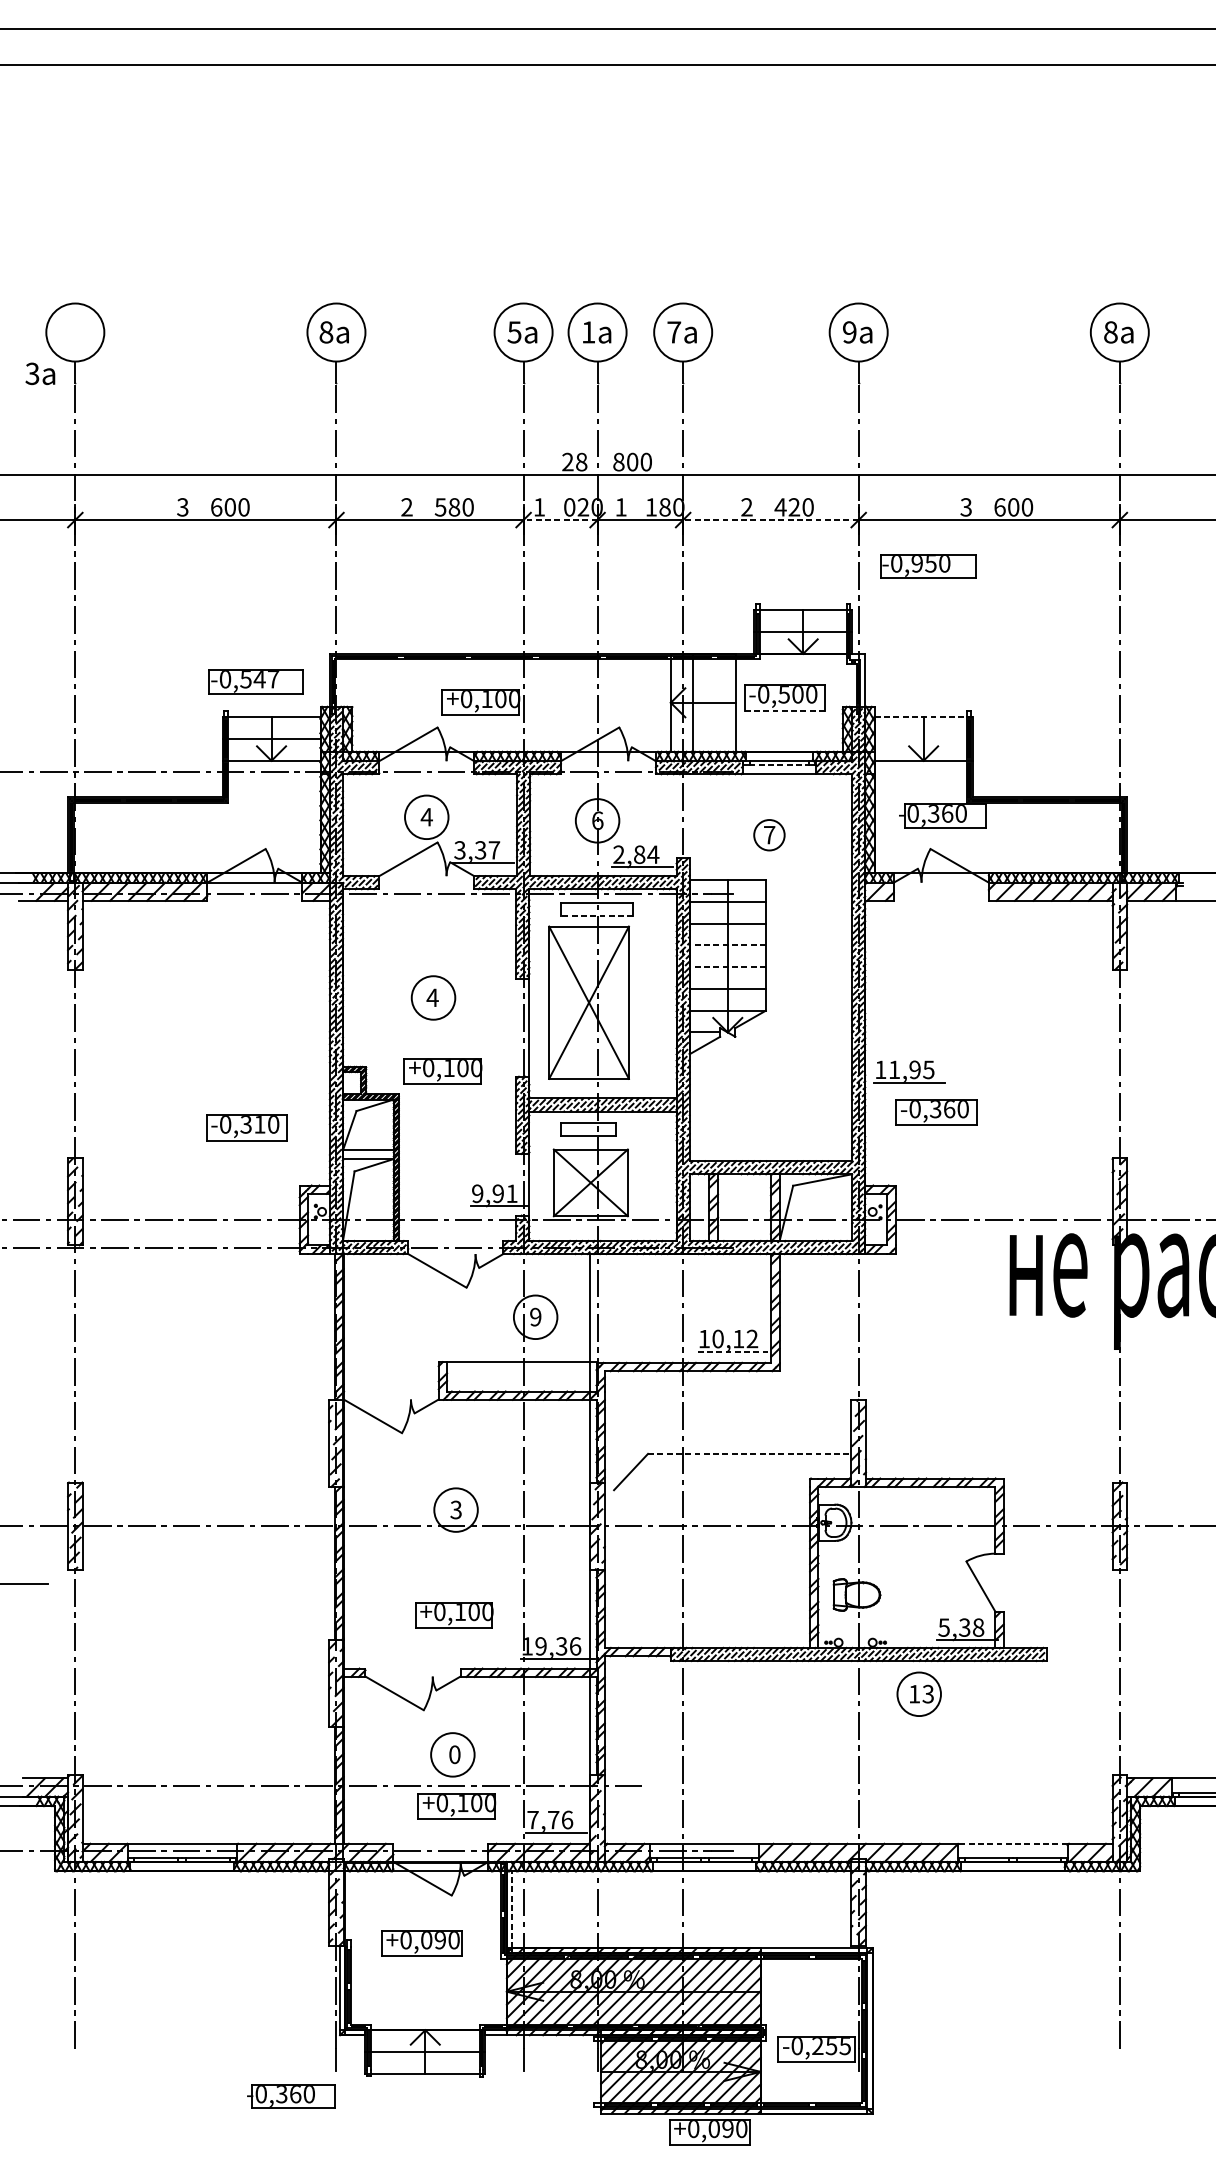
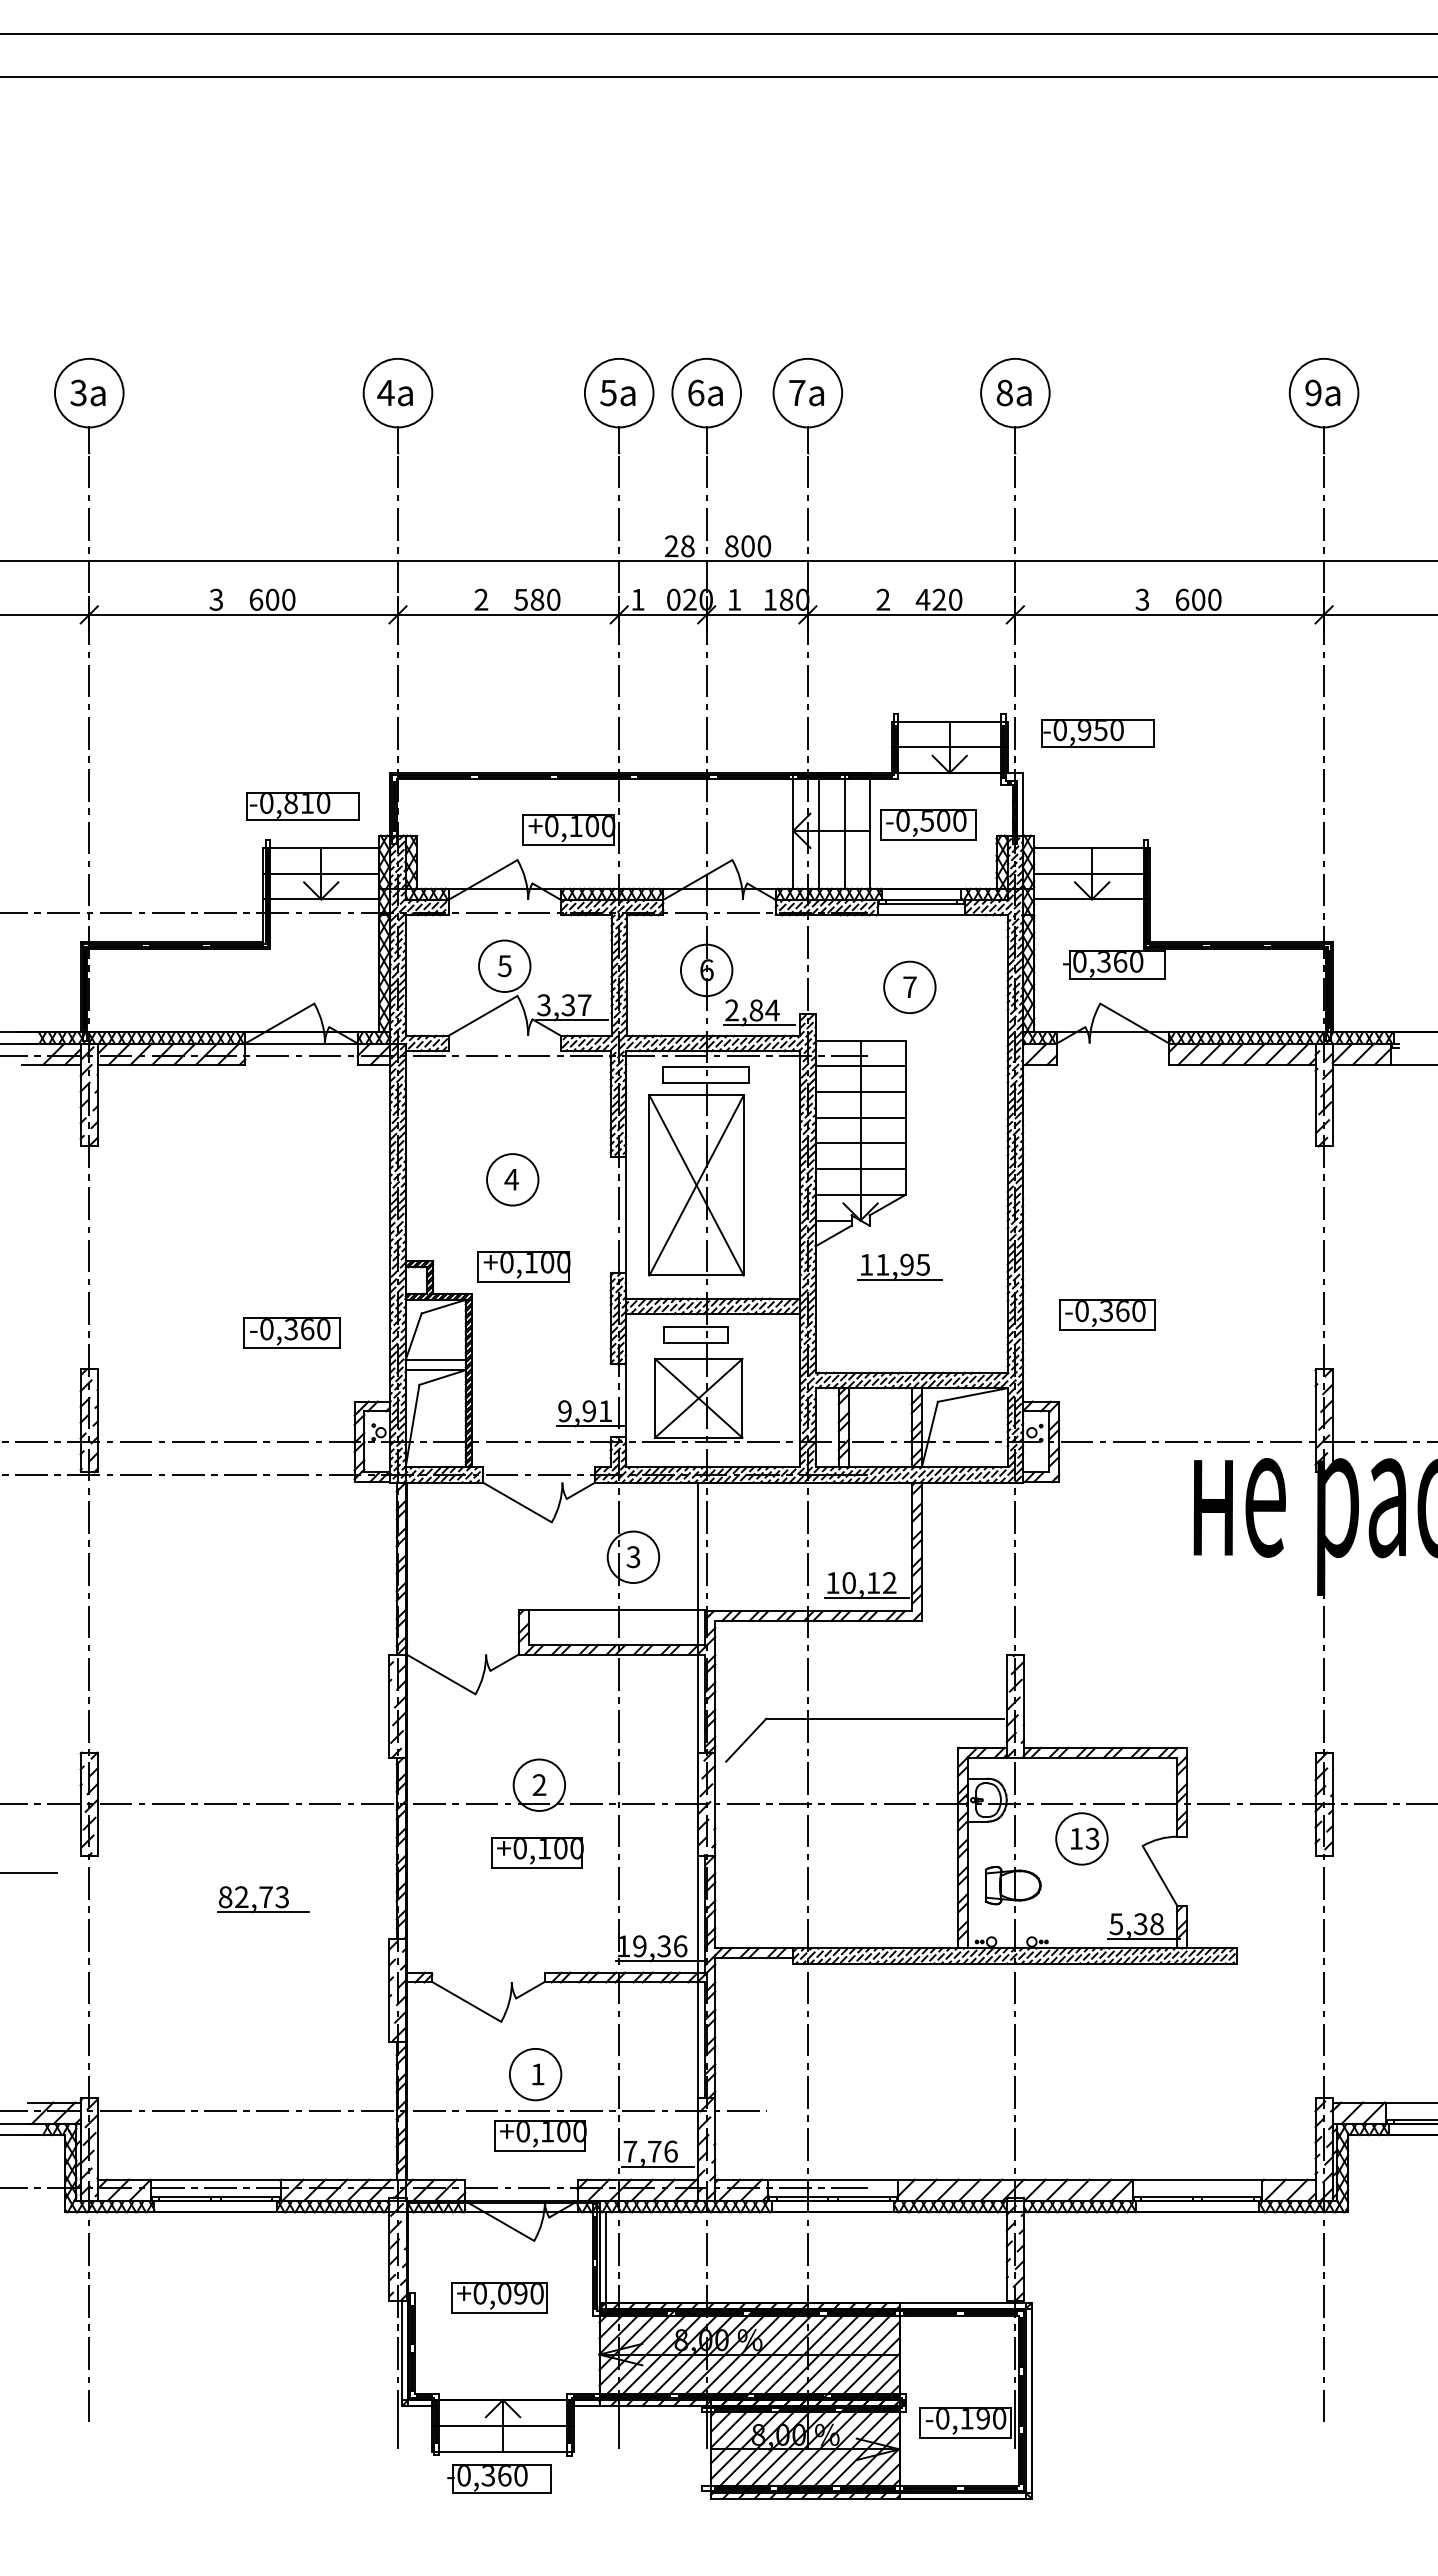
text: (325, 331) -> (385, 392), 8 -> 4
text: (588, 331) -> (696, 392), 1 -> 6
text: (849, 331) -> (1004, 392), 9 -> 8
text: (1110, 331) -> (1313, 392), 8 -> 9
text: (39, 373) -> (87, 392), moved
line: (560, 519) -> (662, 614), dashed -> solid
line: (770, 519) -> (911, 614), dashed -> solid
part: (928, 566) -> (1097, 733), moved
text: (259, 679) -> (307, 803), -0,547 -> -0,810
line: (714, 702) -> (844, 830), added
line: (785, 710) -> (928, 839), dashed -> solid
line: (923, 717) -> (1092, 848), dashed -> solid
line: (923, 738) -> (1092, 873), added
line: (779, 765) -> (921, 904), dashed -> solid
text: (426, 817) -> (504, 966), 4 -> 5
circle: (769, 835) -> (909, 987), size x1.43
line: (597, 915) -> (706, 1082), dashed -> solid
line: (727, 945) -> (860, 1117), dashed -> solid
line: (727, 967) -> (860, 1143), dashed -> solid
part: (908, 1071) -> (899, 1266), moved
text: (259, 1124) -> (307, 1329), -0,310 -> -0,360
text: (535, 1317) -> (633, 1557), 9 -> 3
line: (732, 1352) -> (866, 1598), dashed -> solid
line: (748, 1453) -> (885, 1718), dashed -> solid
text: (456, 1510) -> (539, 1785), 3 -> 2
part: (222, 1606) -> (263, 1899), added
part: (454, 1615) -> (537, 1852), moved
part: (918, 1693) -> (1081, 1838), moved
text: (454, 1754) -> (537, 2074), 0 -> 1
line: (1012, 1843) -> (1197, 2179), dashed -> solid
line: (511, 1909) -> (605, 2257), dashed -> solid
text: (831, 2046) -> (983, 2419), -0,255 -> -0,190
part: (291, 2096) -> (499, 2478), moved
part: (709, 2132) -> (839, 2520), removed

